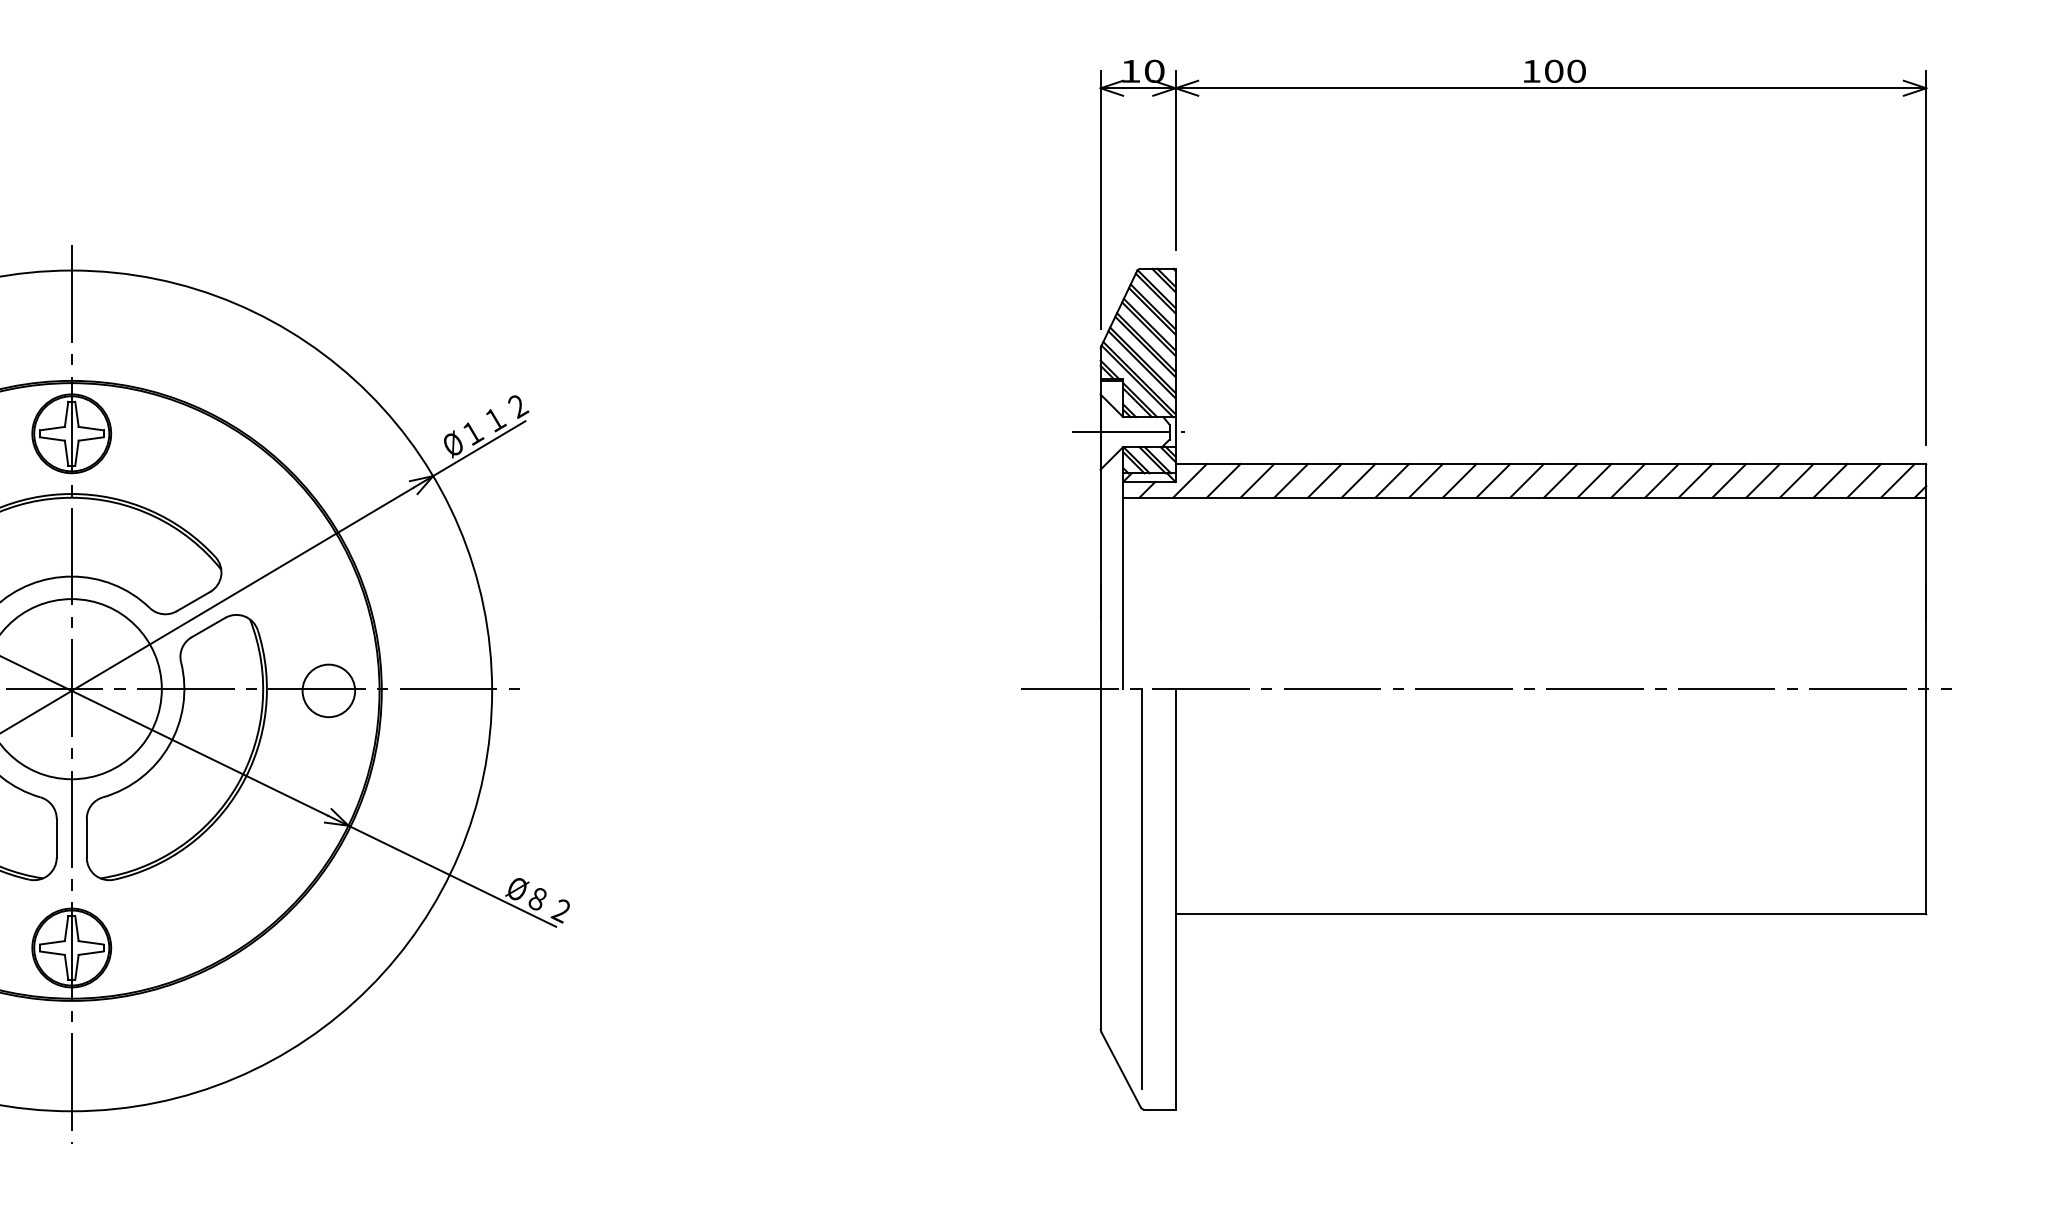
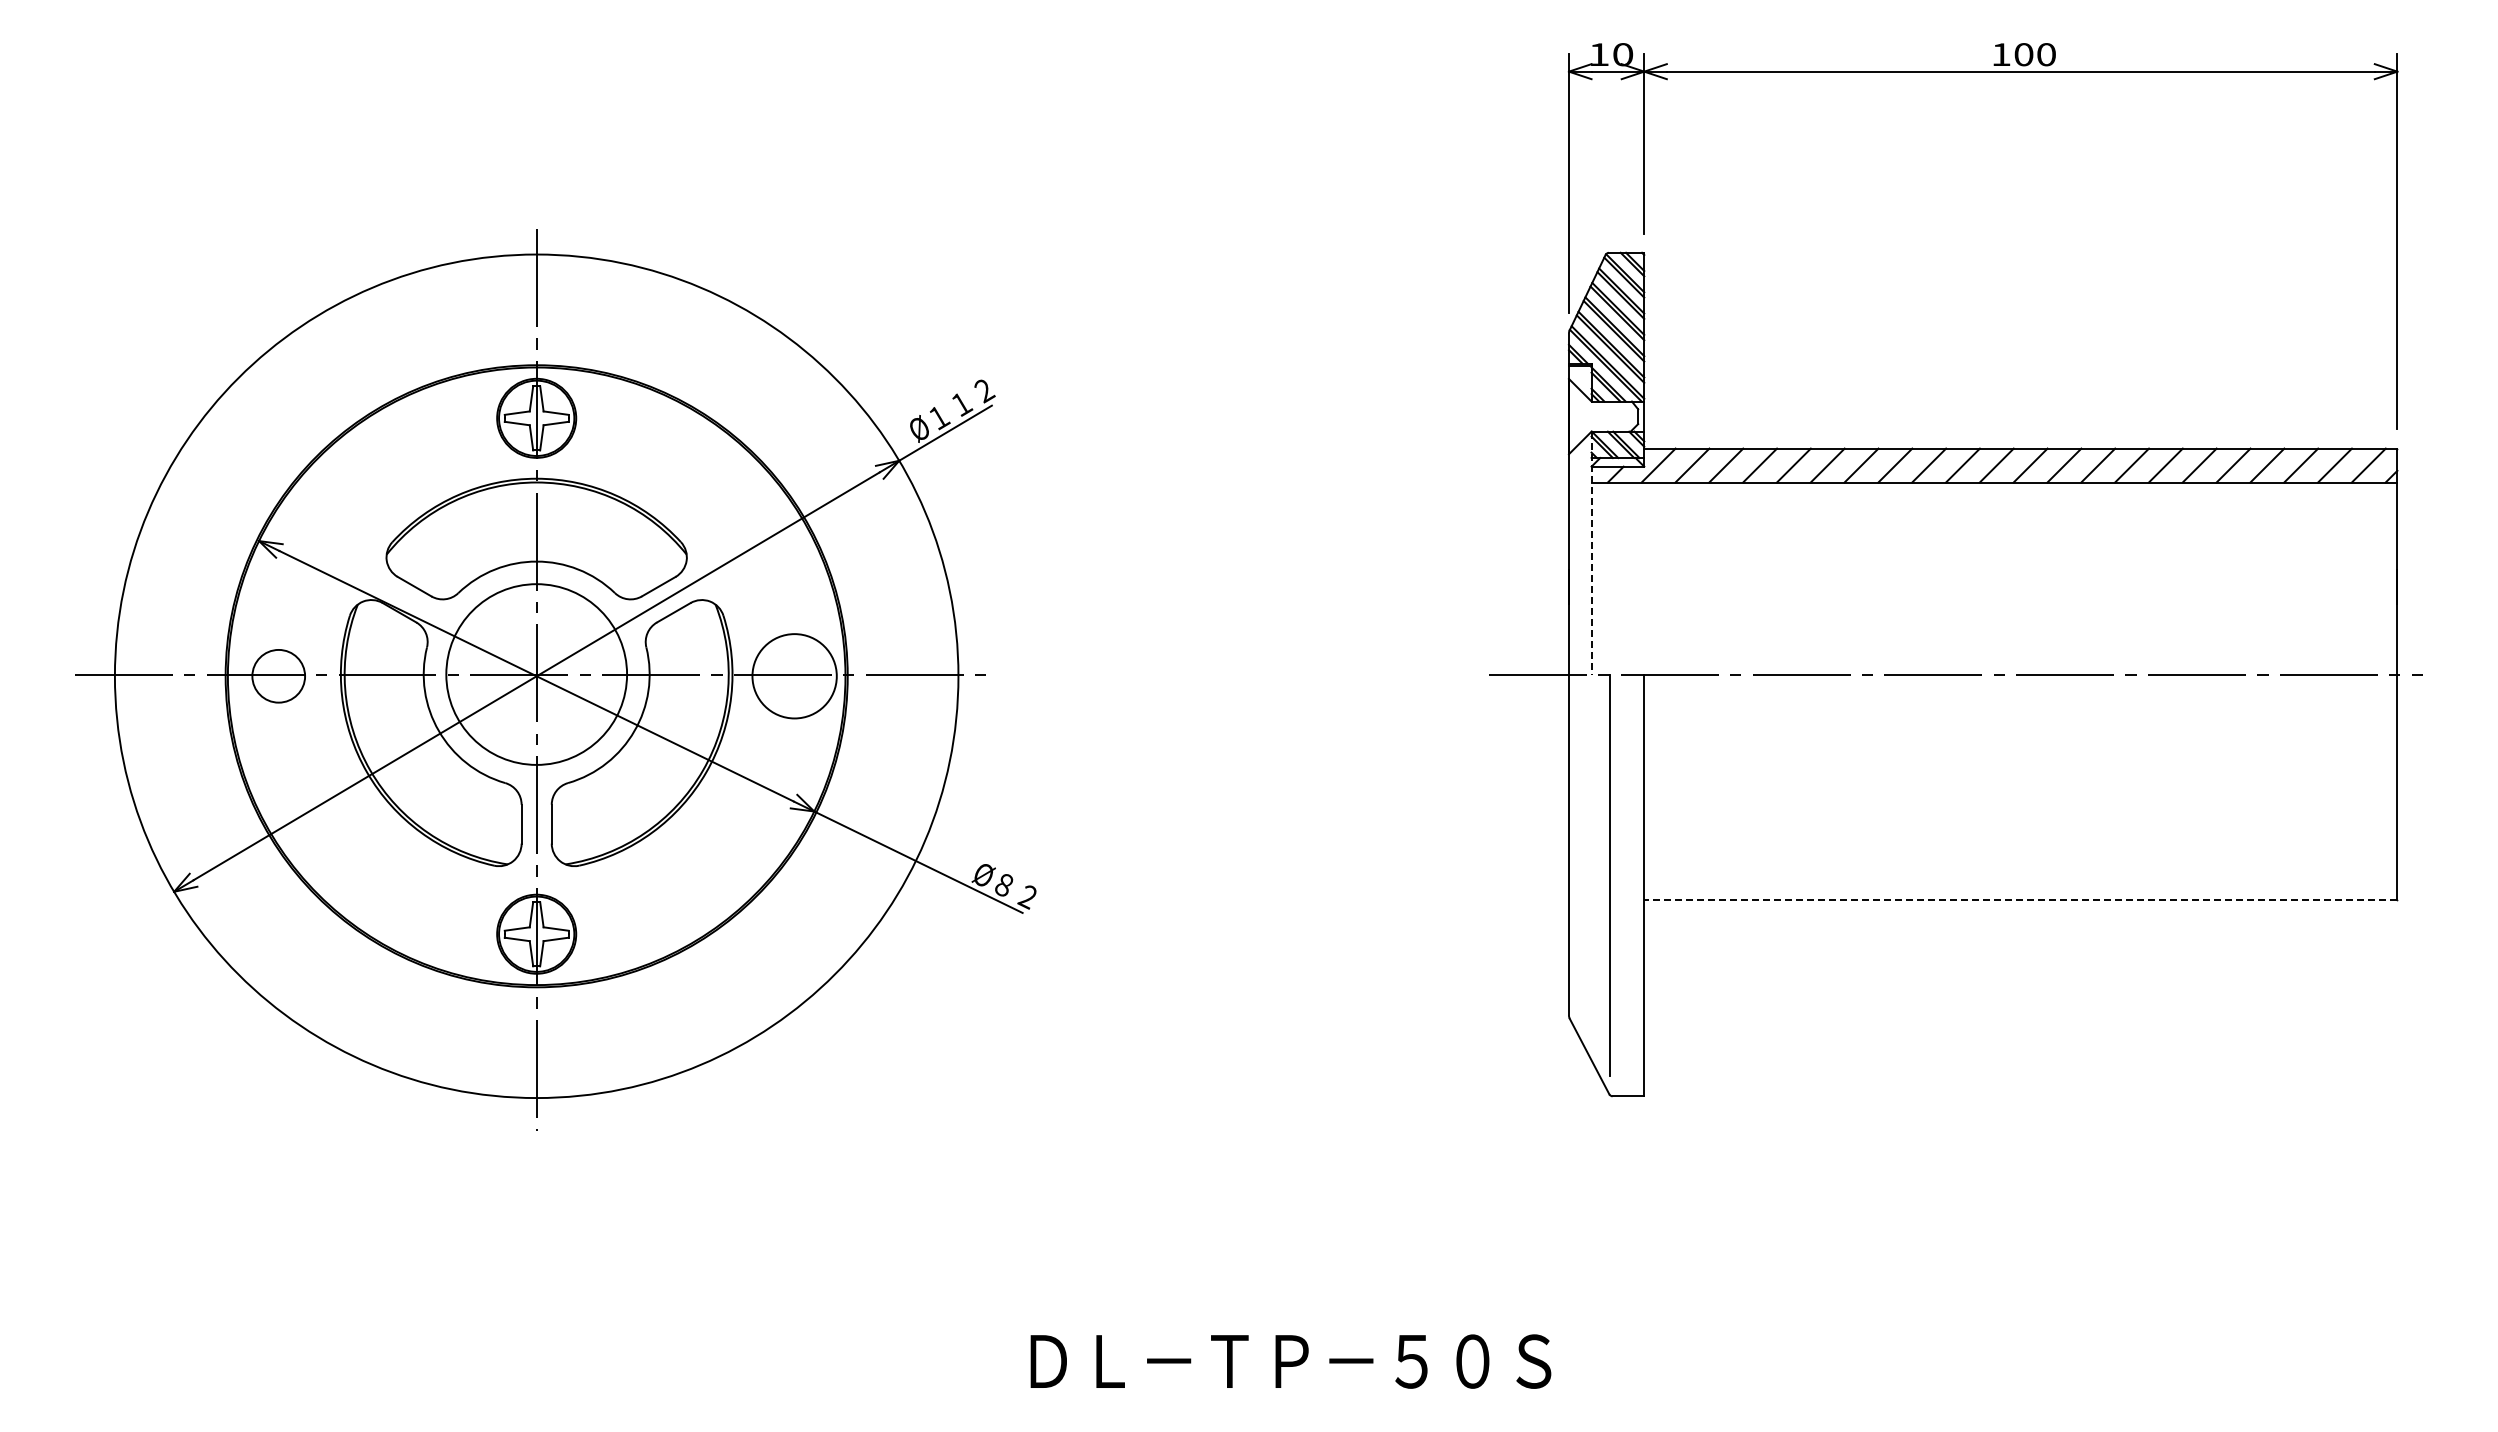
line: (1128, 431) -> (1596, 416), removed
line: (1123, 568) -> (1591, 553), solid -> dashed
circle: (328, 690) -> (794, 675), size x1.6
line: (1550, 914) -> (2020, 900), solid -> dashed

